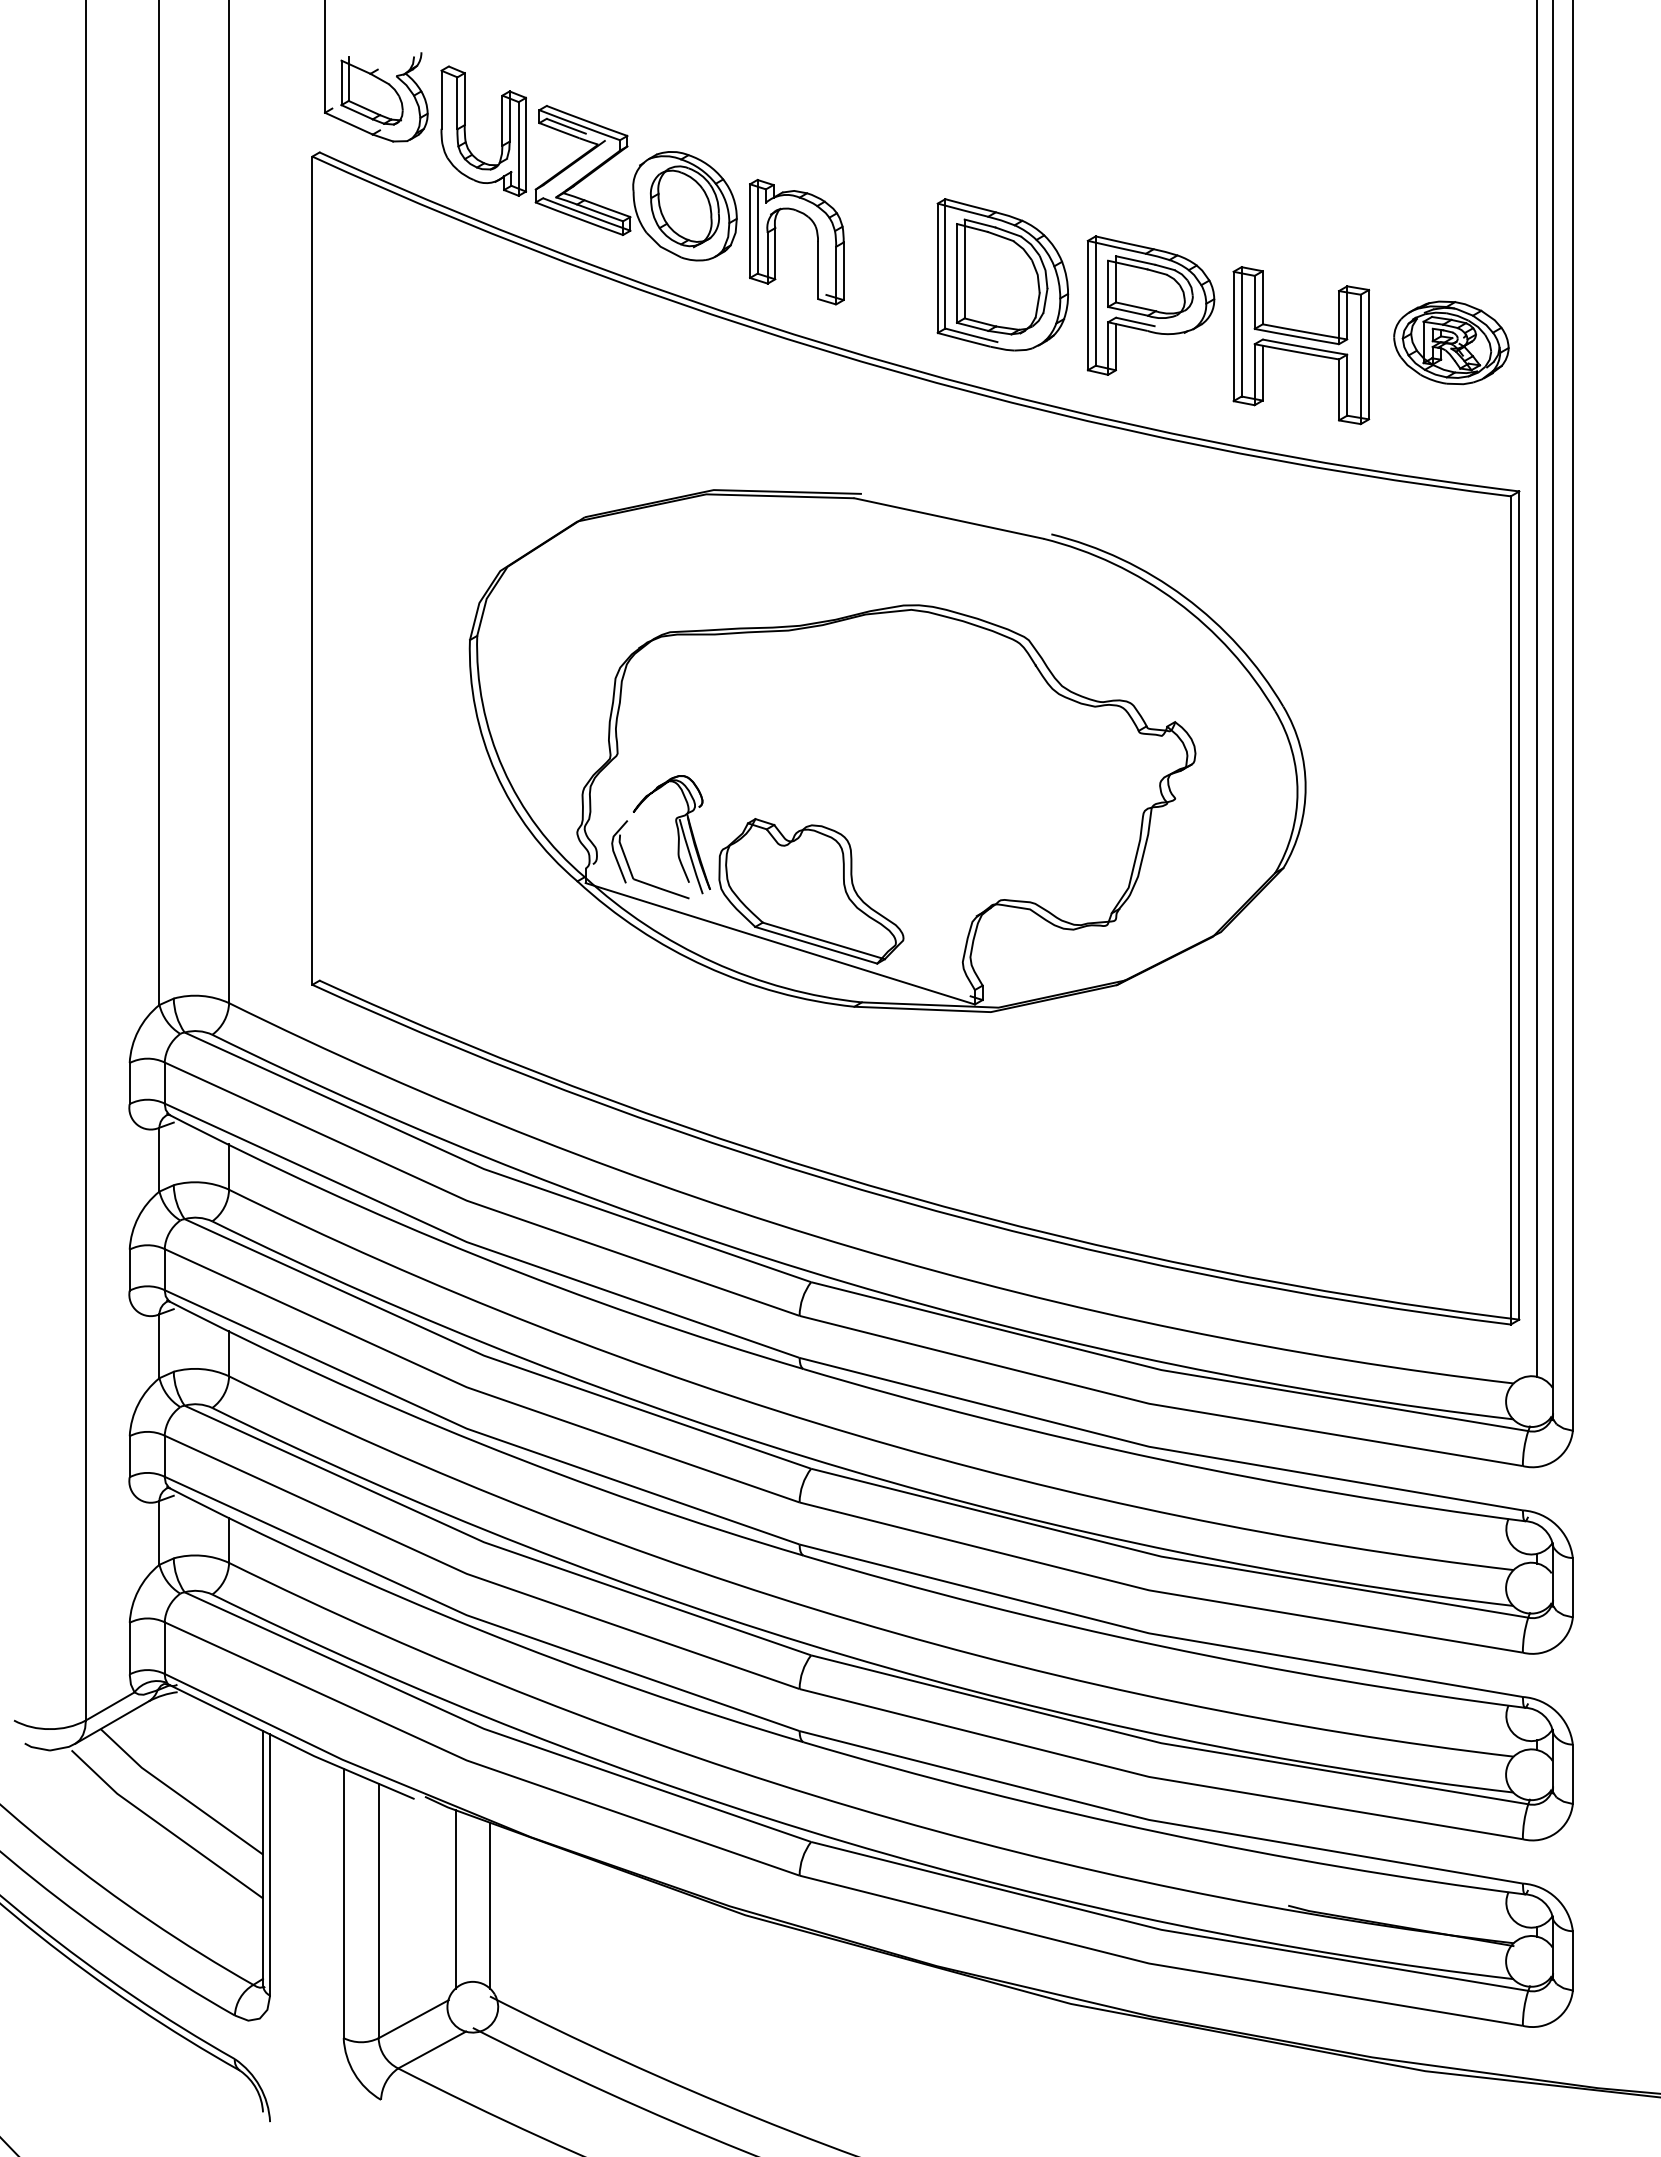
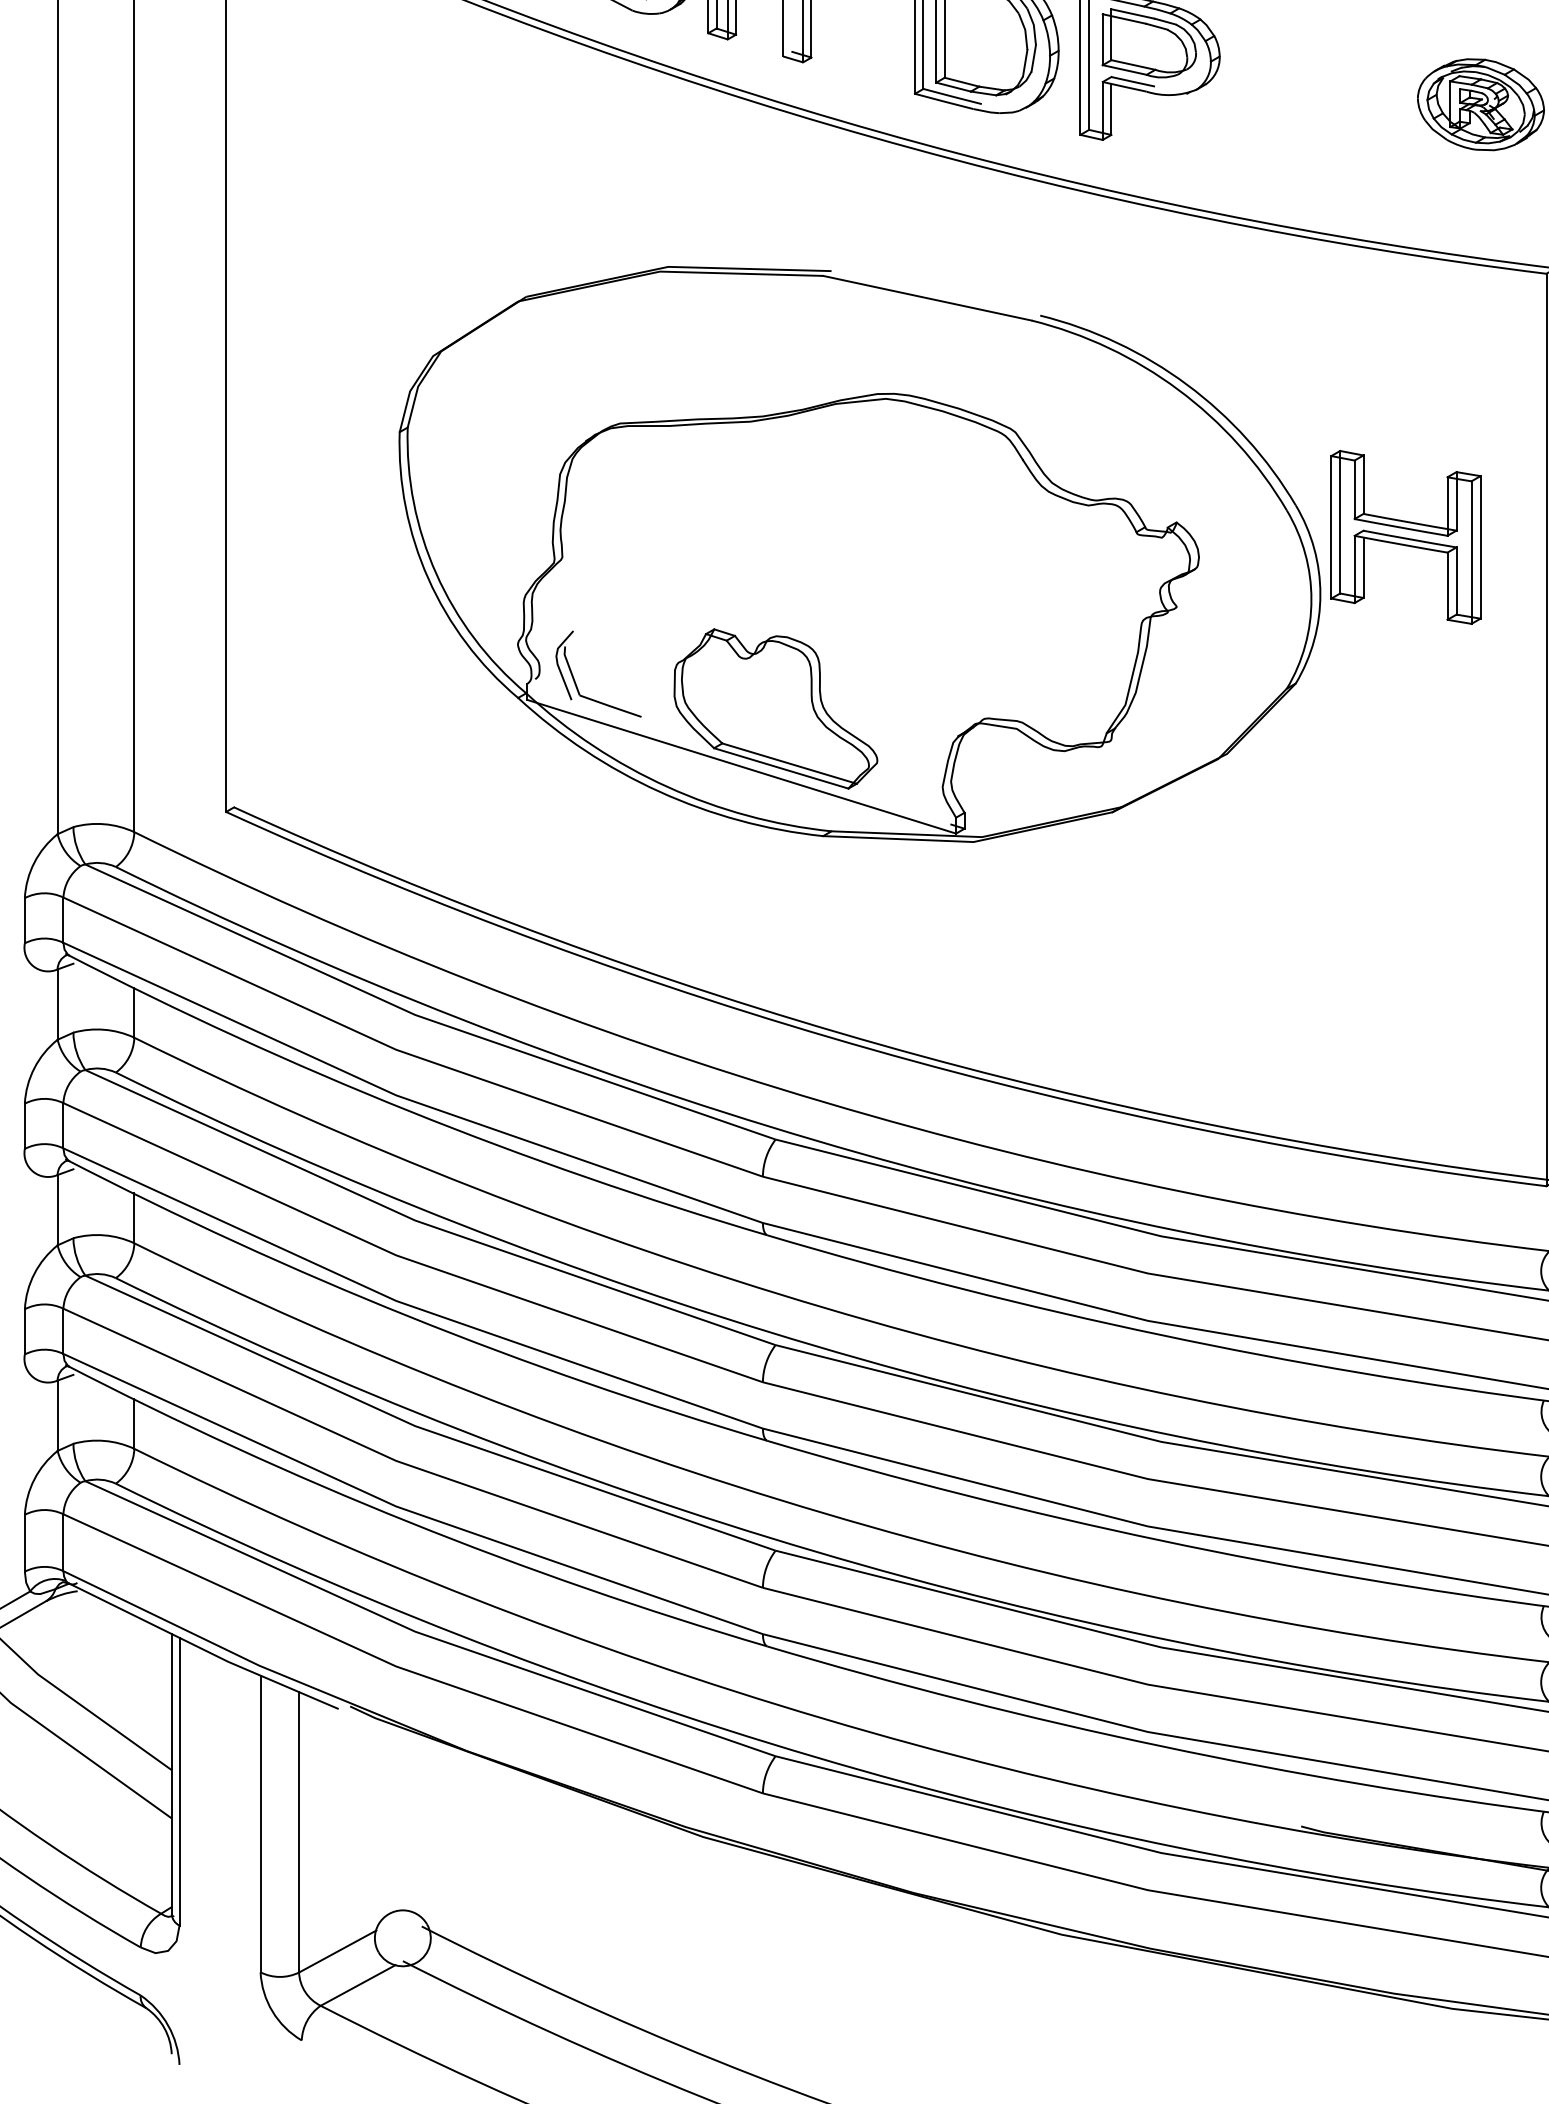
part: (1301, 345) -> (1406, 537), moved
part: (671, 834) -> (621, 646), removed
line: (455, 1899) -> (383, 1819), removed
line: (489, 1905) -> (421, 1826), removed

